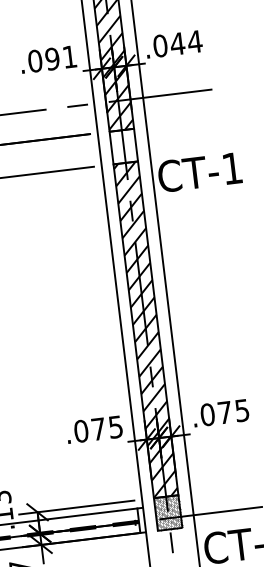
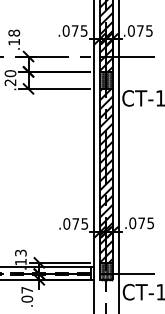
text: (185, 41) -> (144, 30), .044 -> .075
text: (60, 57) -> (79, 30), .091 -> .075
hatch: (124, 146) -> (106, 80), added

